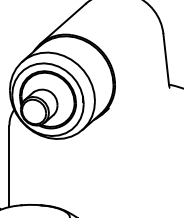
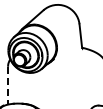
line: (10, 165) -> (8, 85), solid -> dashed

